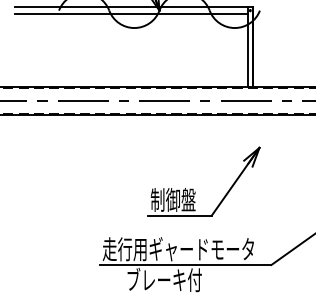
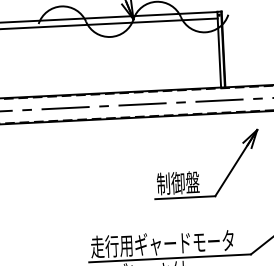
part: (193, 189) -> (196, 172), moved

